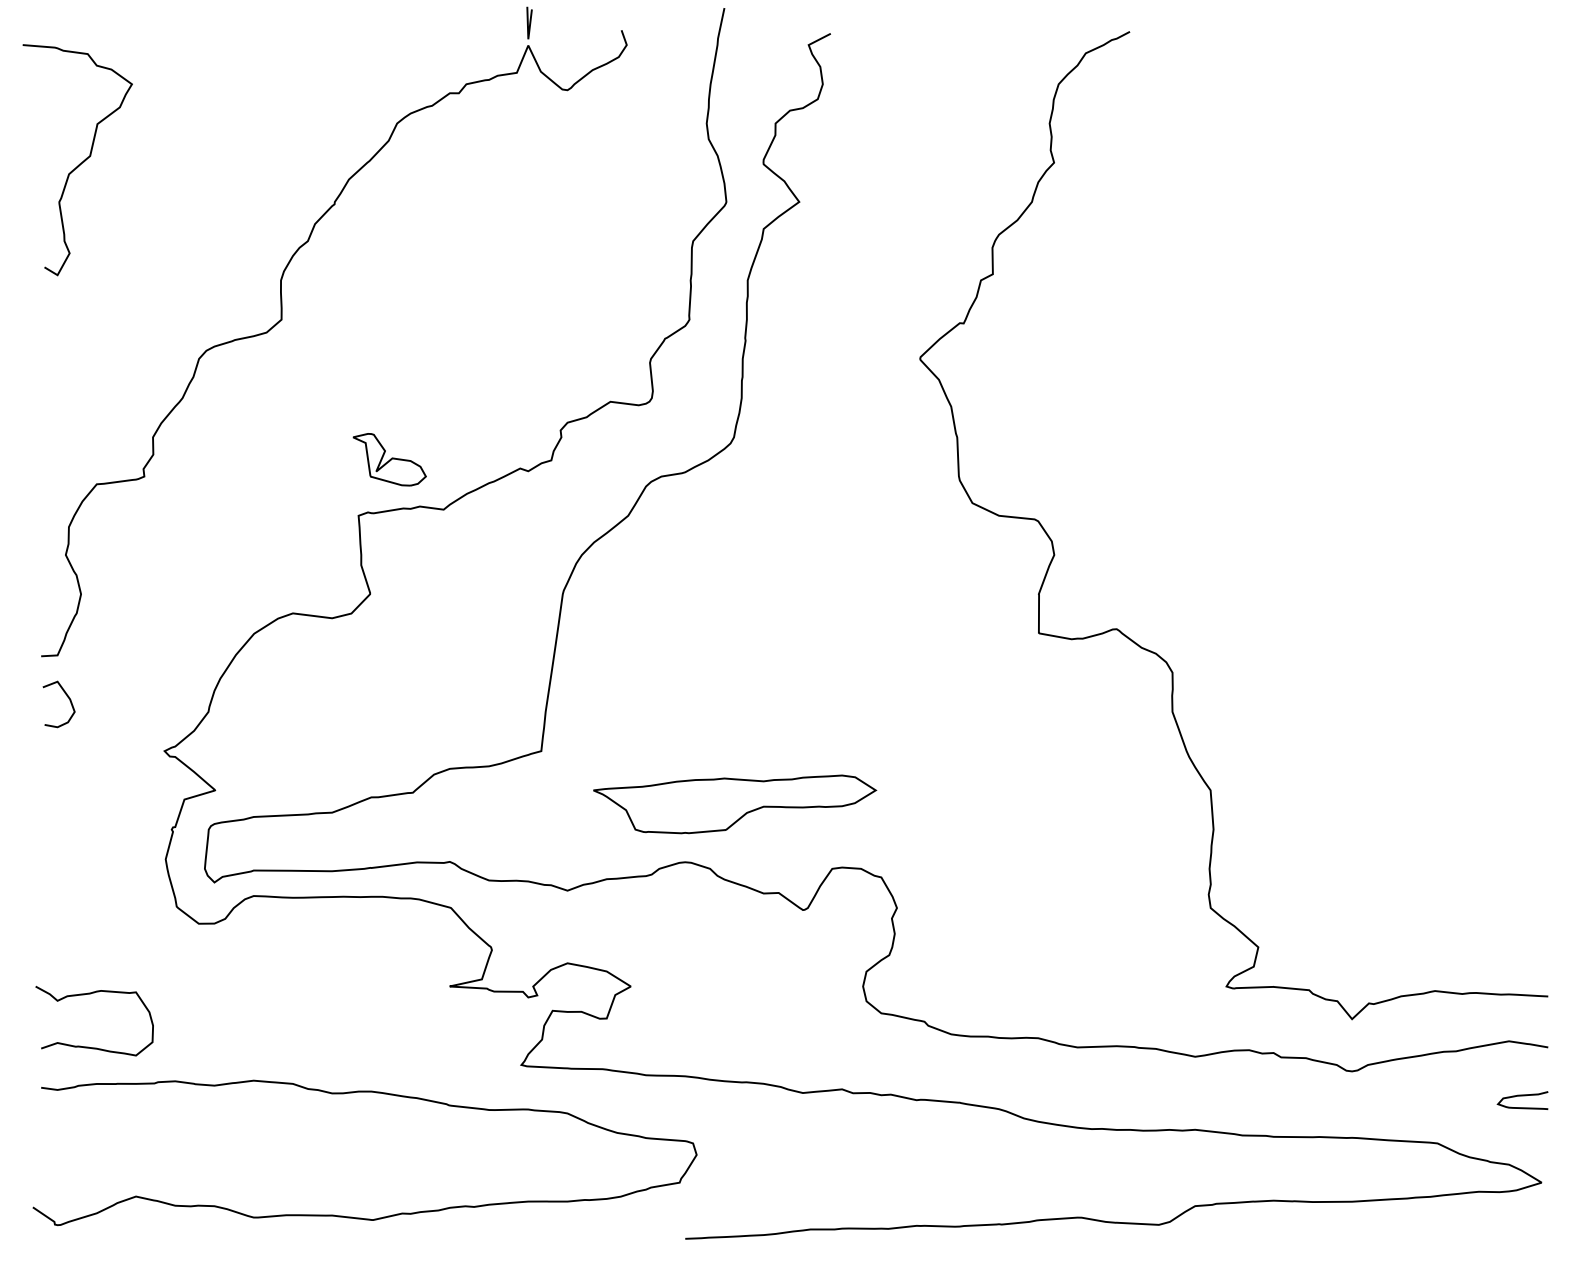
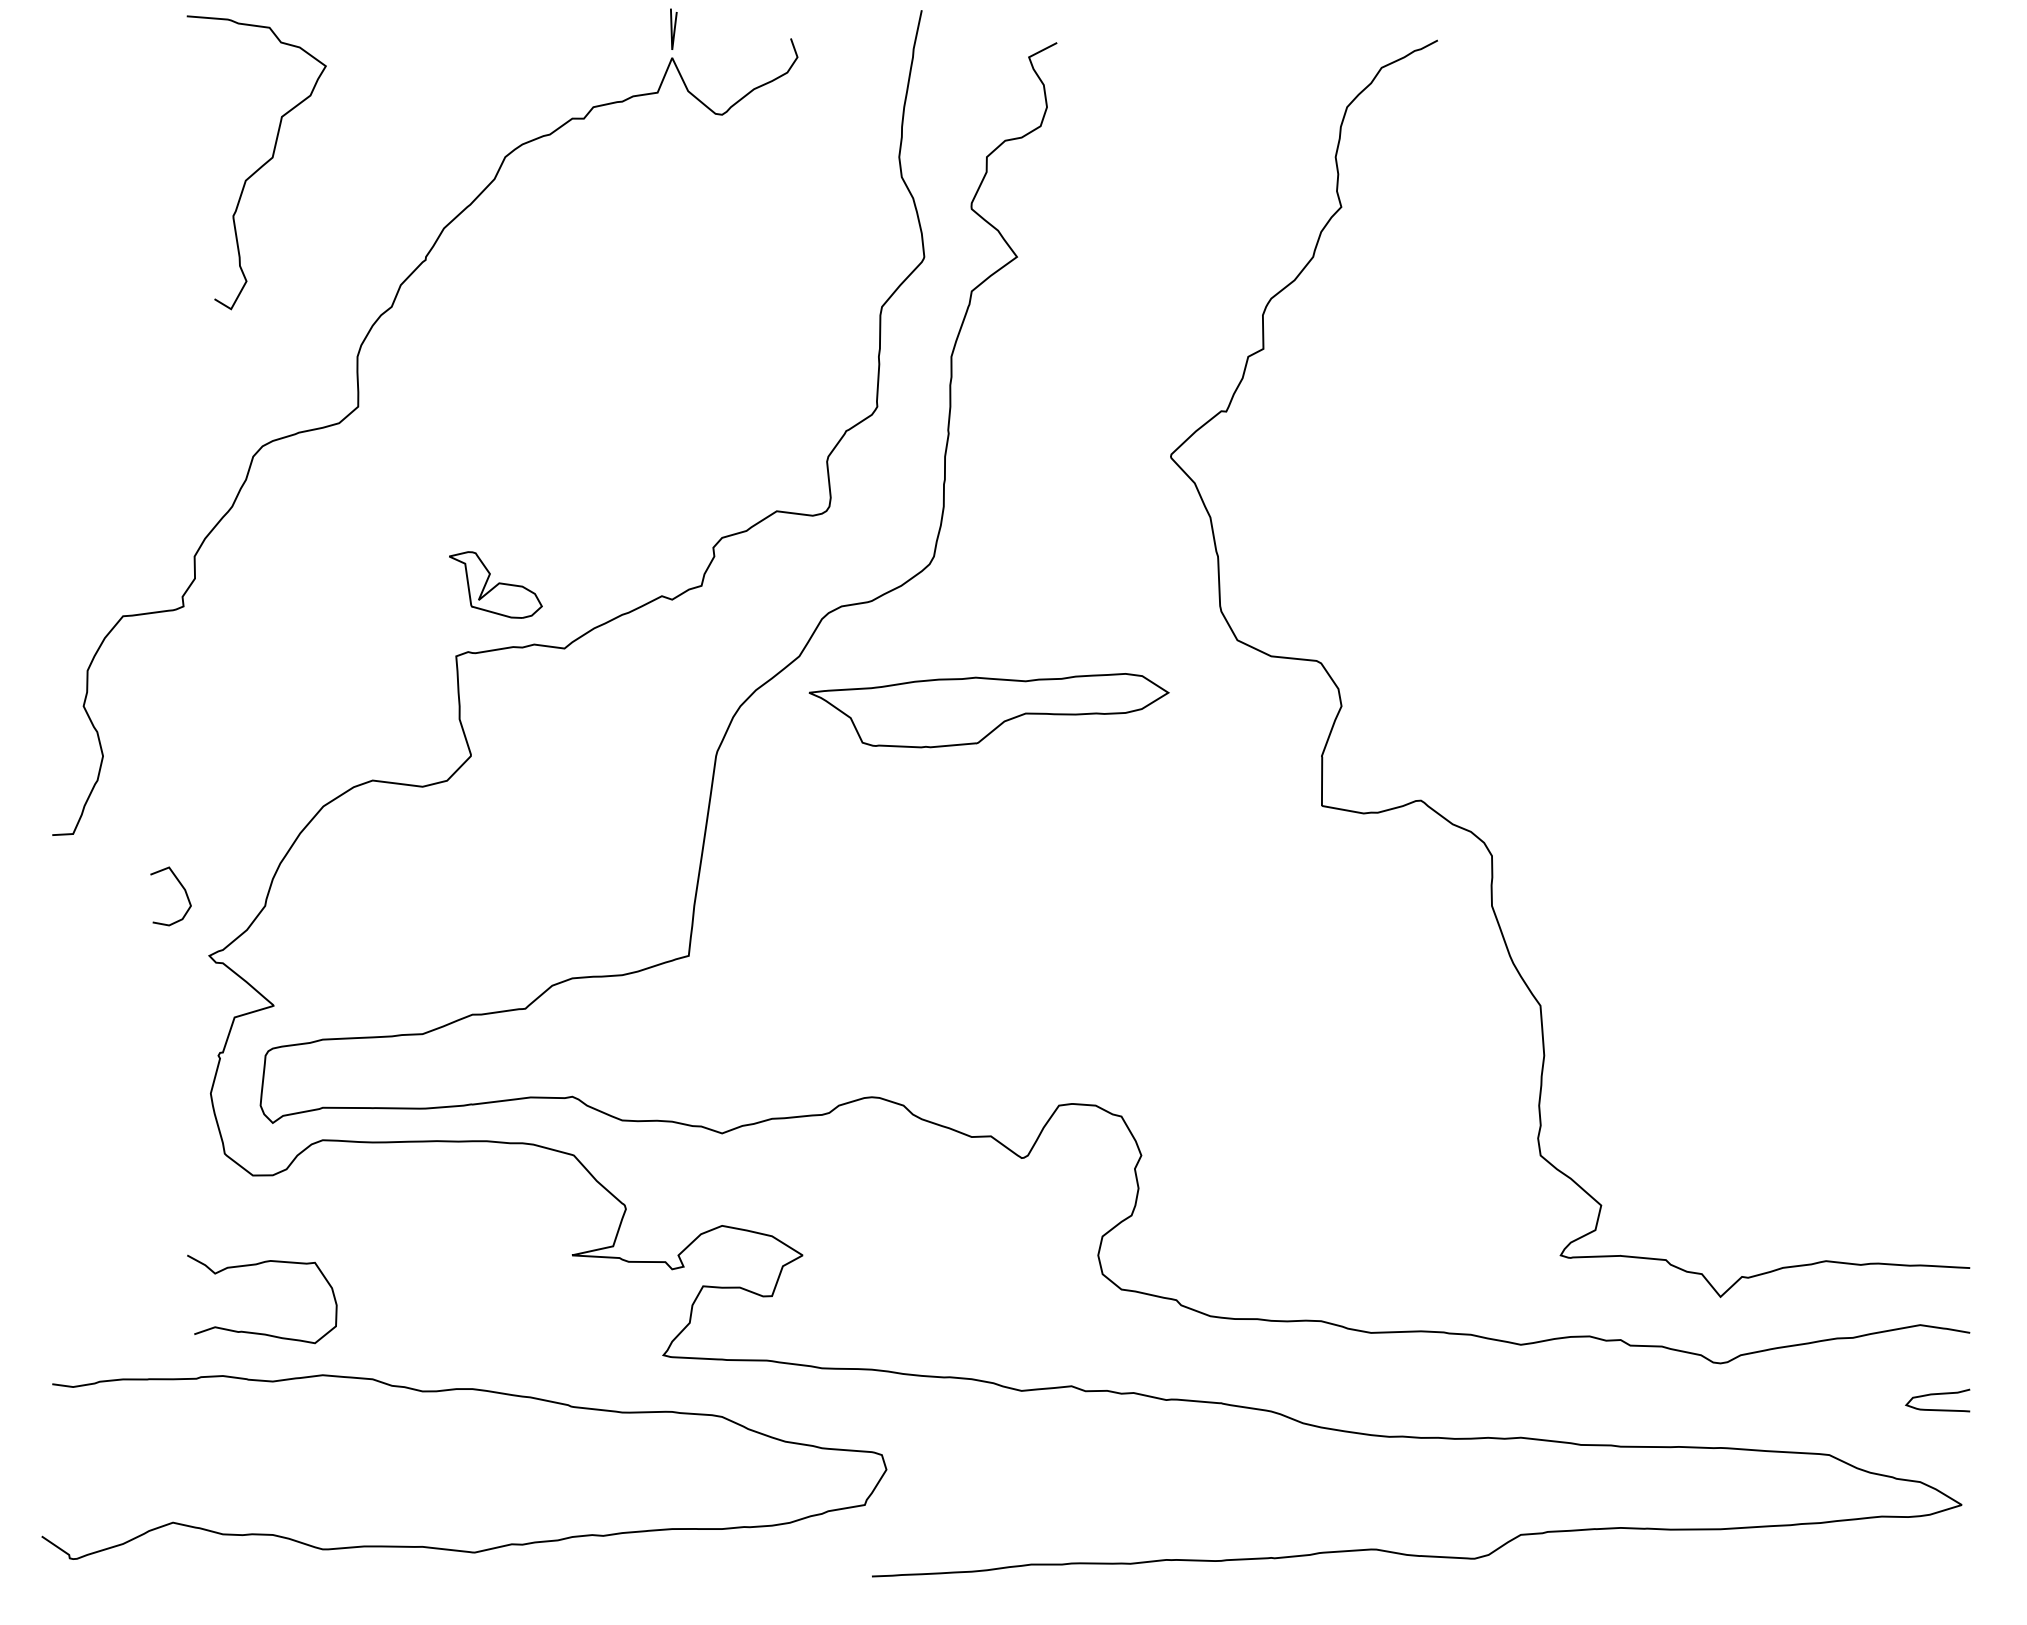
curve: (80, 163) -> (260, 166), moved
curve: (68, 698) -> (182, 888), moved
part: (734, 804) -> (988, 710), moved
curve: (91, 1047) -> (258, 1332), moved

